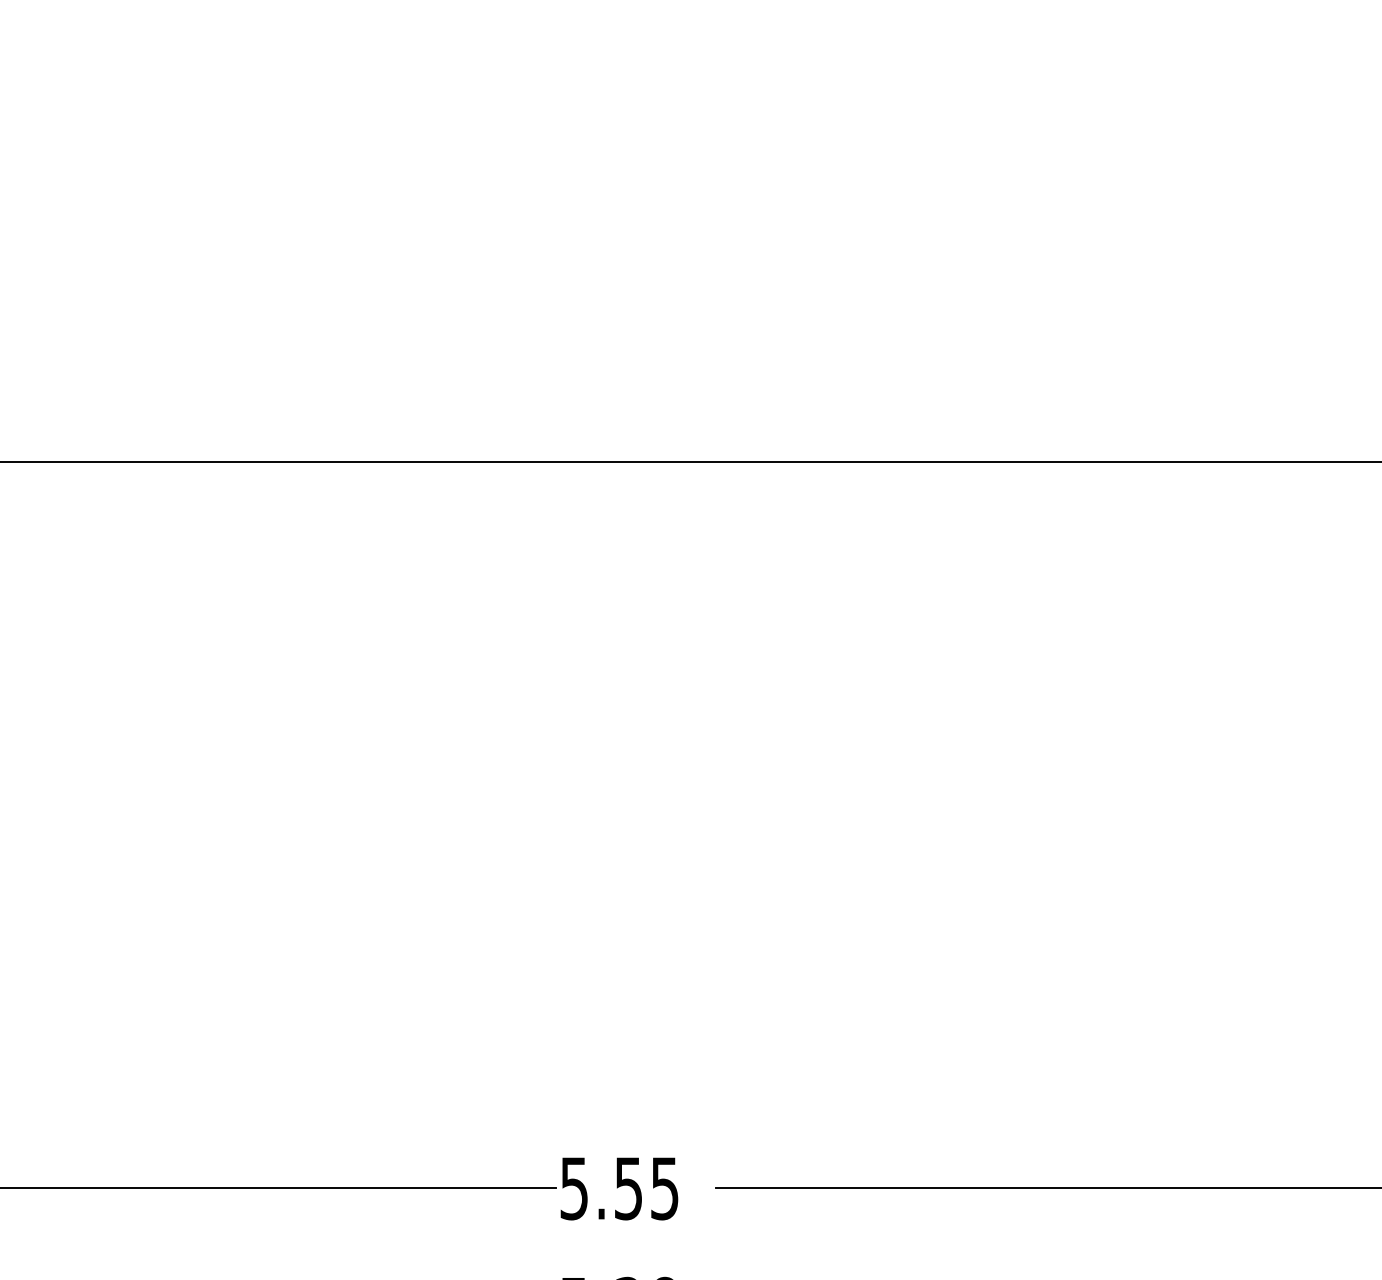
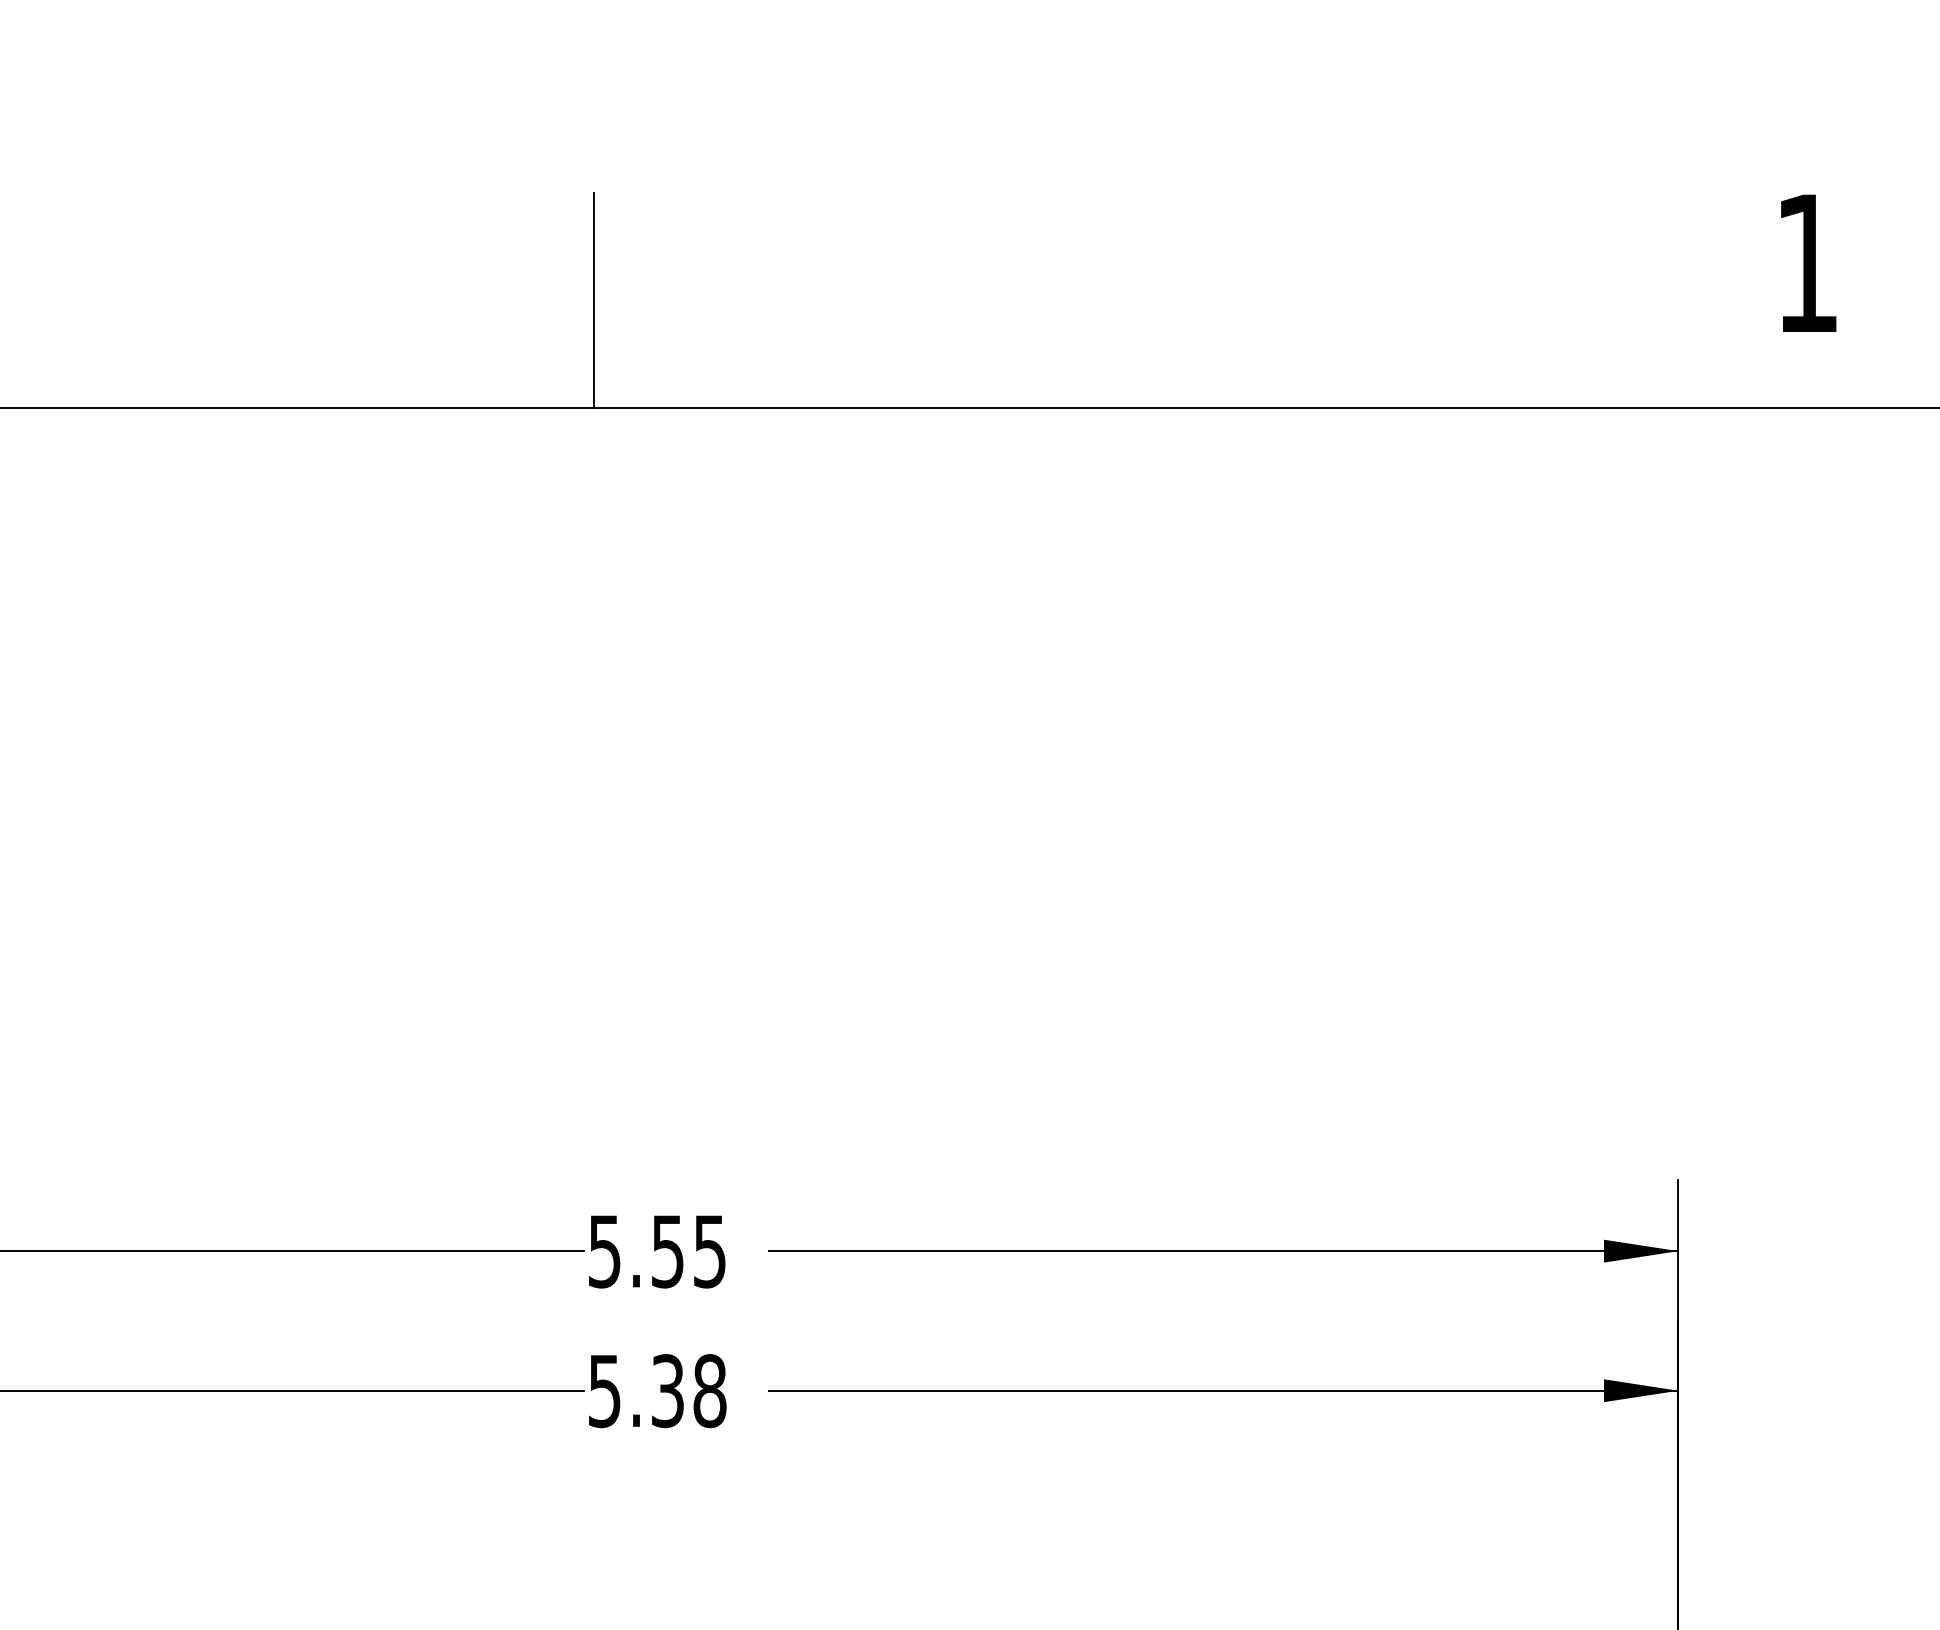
line: (564, 369) -> (593, 300), added

